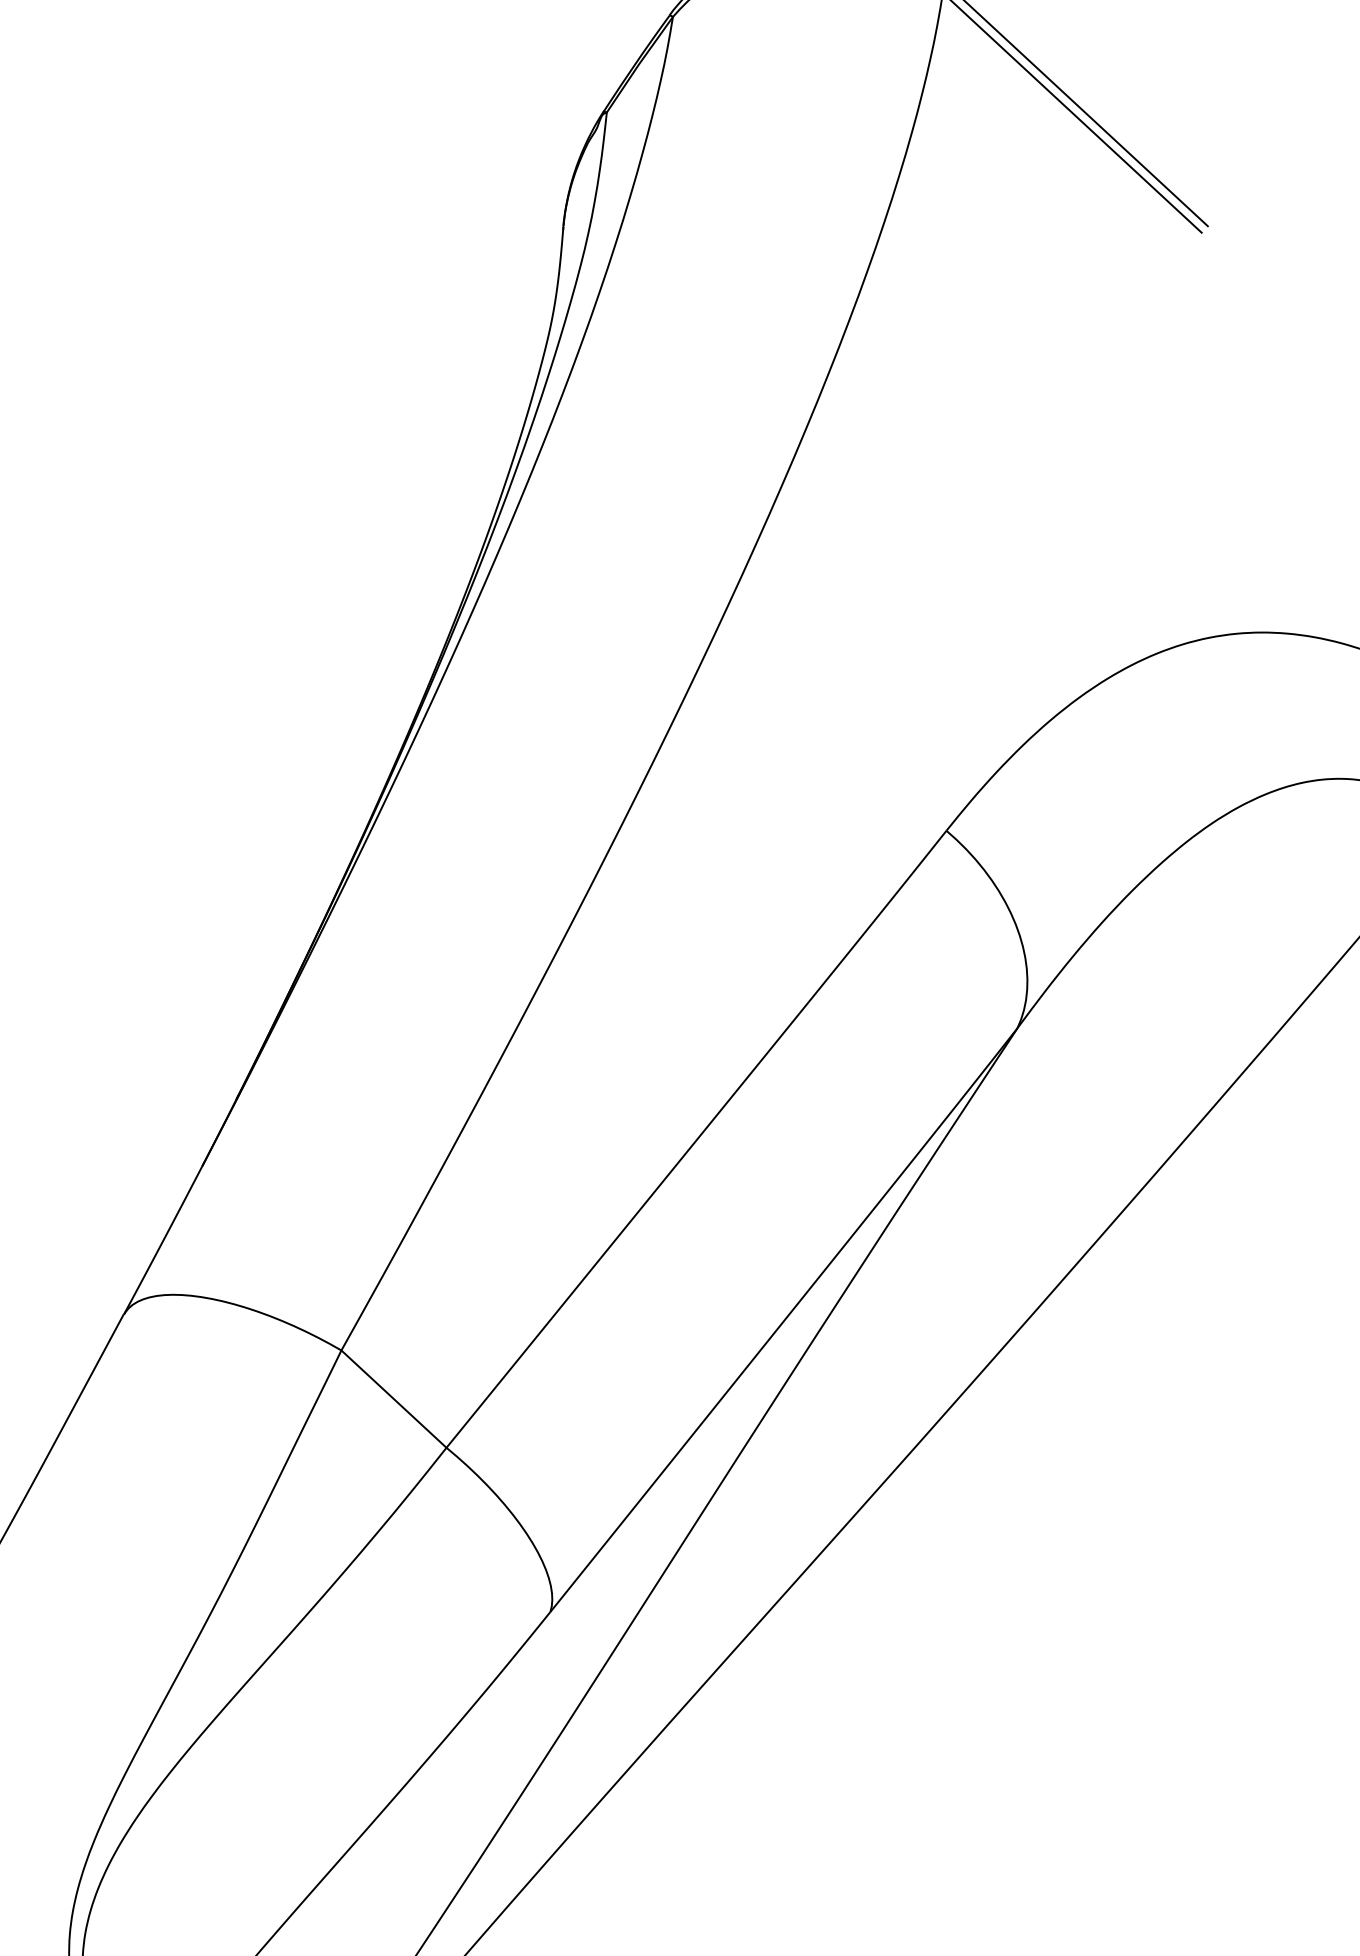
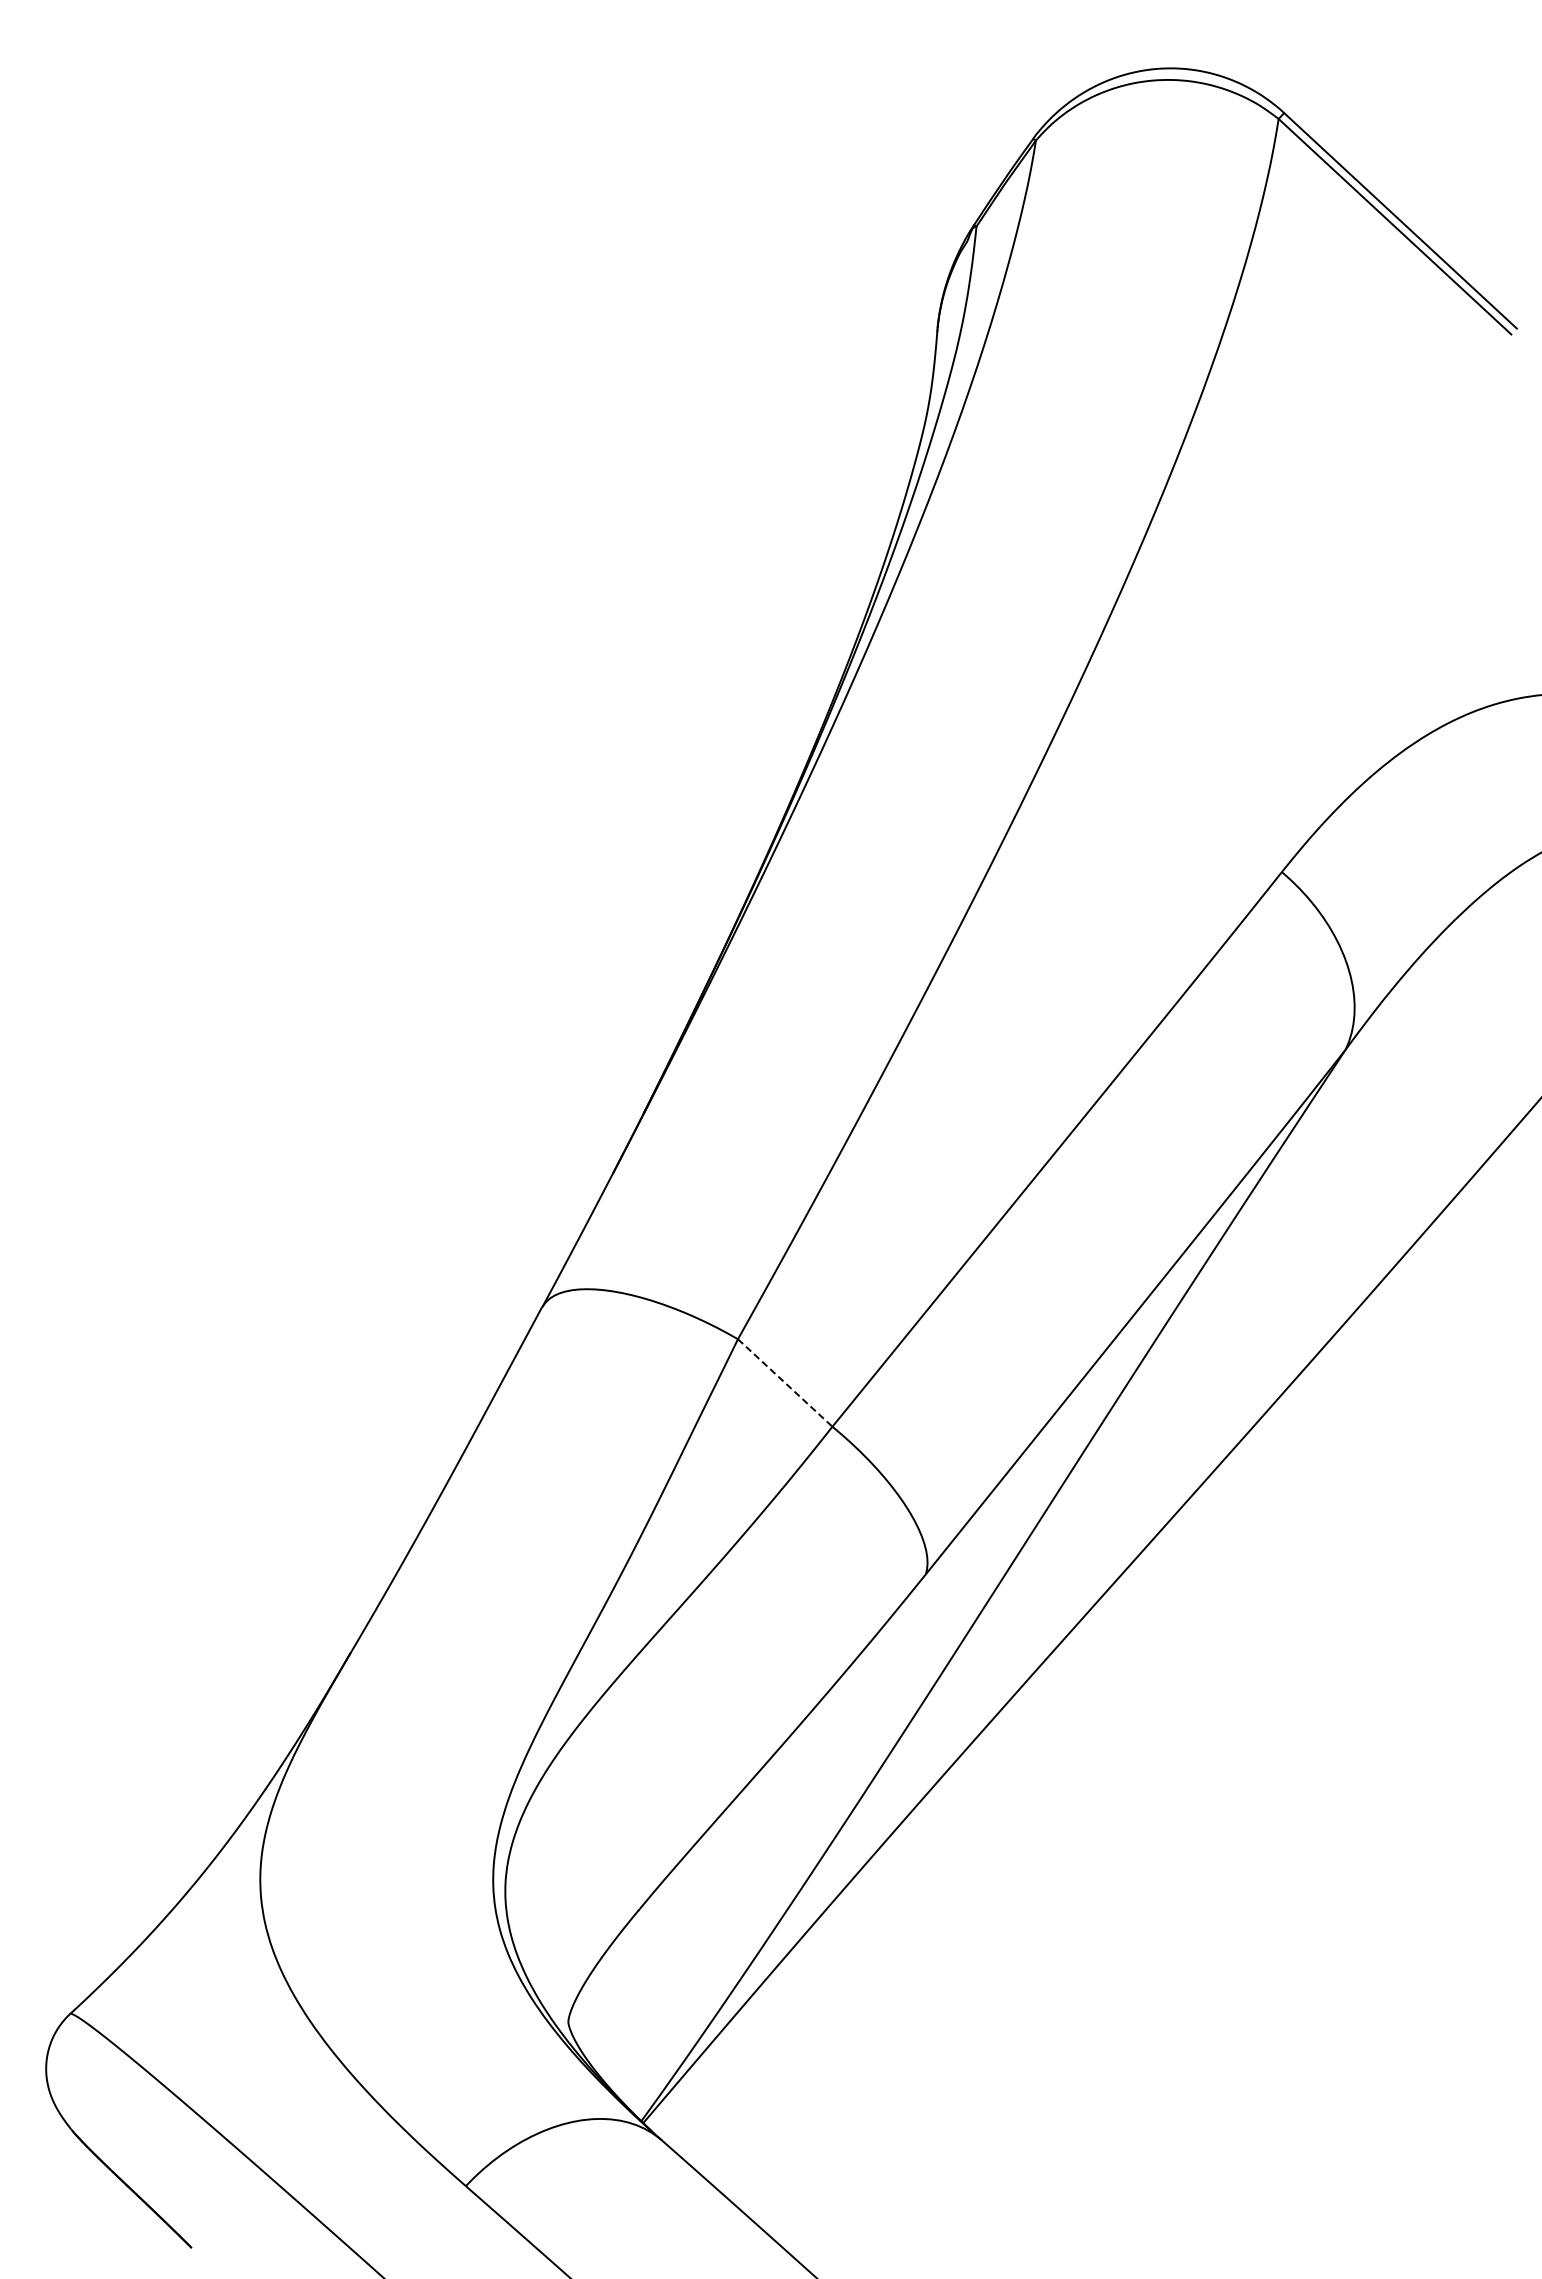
line: (394, 1399) -> (785, 1383), solid -> dashed

